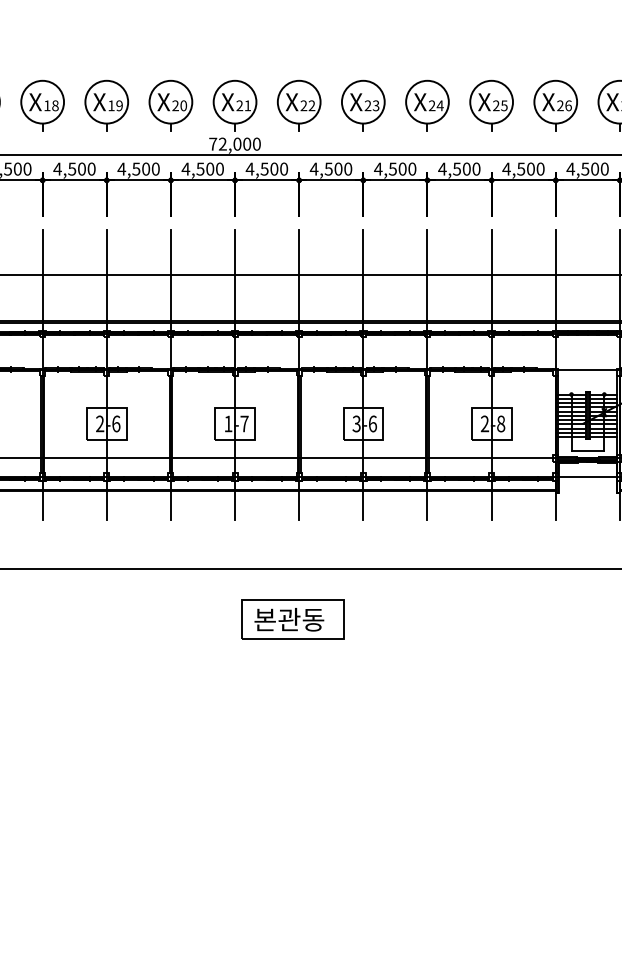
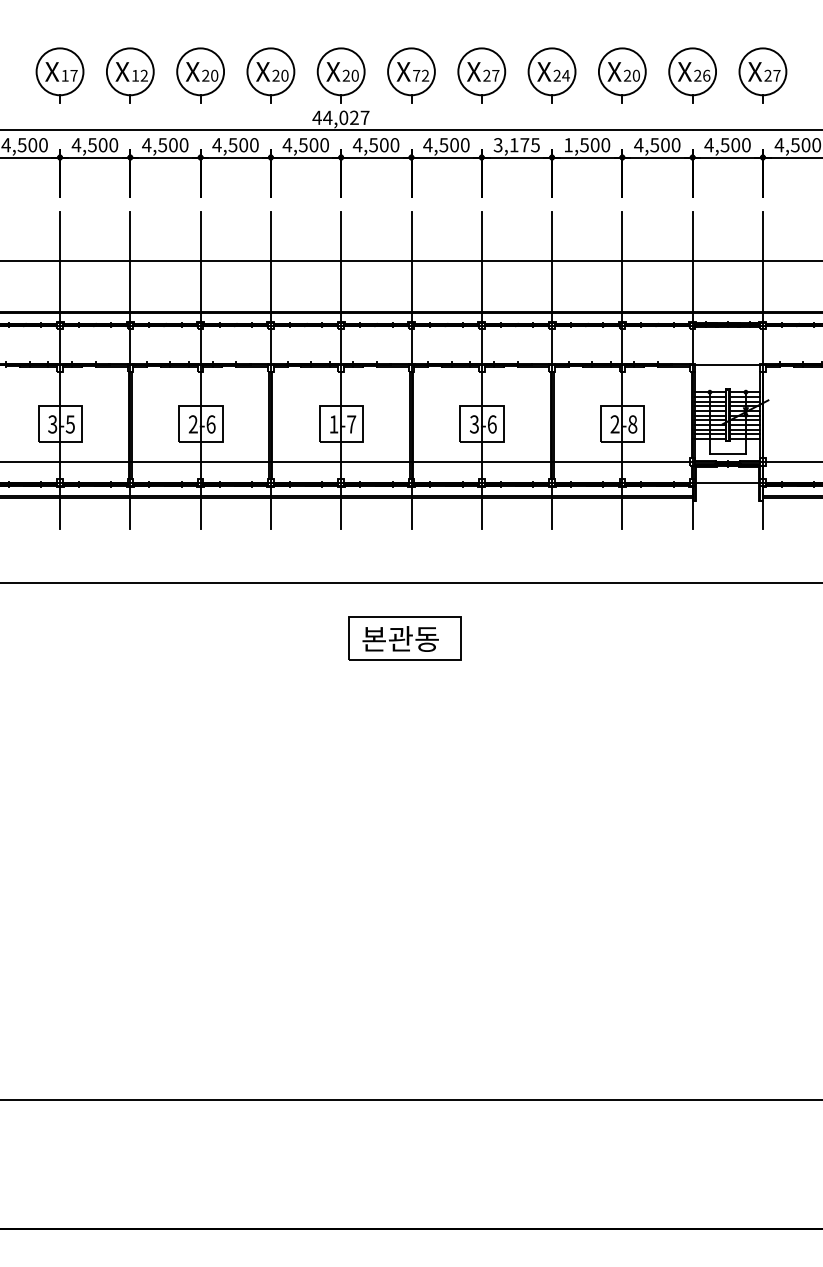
text: (54, 105) -> (143, 75), 18 -> 12
text: (115, 105) -> (210, 75), 19 -> 20
text: (247, 105) -> (354, 75), 21 -> 20
text: (303, 105) -> (416, 75), 22 -> 72
text: (375, 105) -> (495, 75), 23 -> 27
text: (504, 105) -> (636, 75), 25 -> 20
text: (234, 143) -> (340, 117), 72,000 -> 44,027
text: (395, 169) -> (516, 145), 4,500 -> 3,175
text: (442, 169) -> (568, 145), 4,500 -> 1,500

